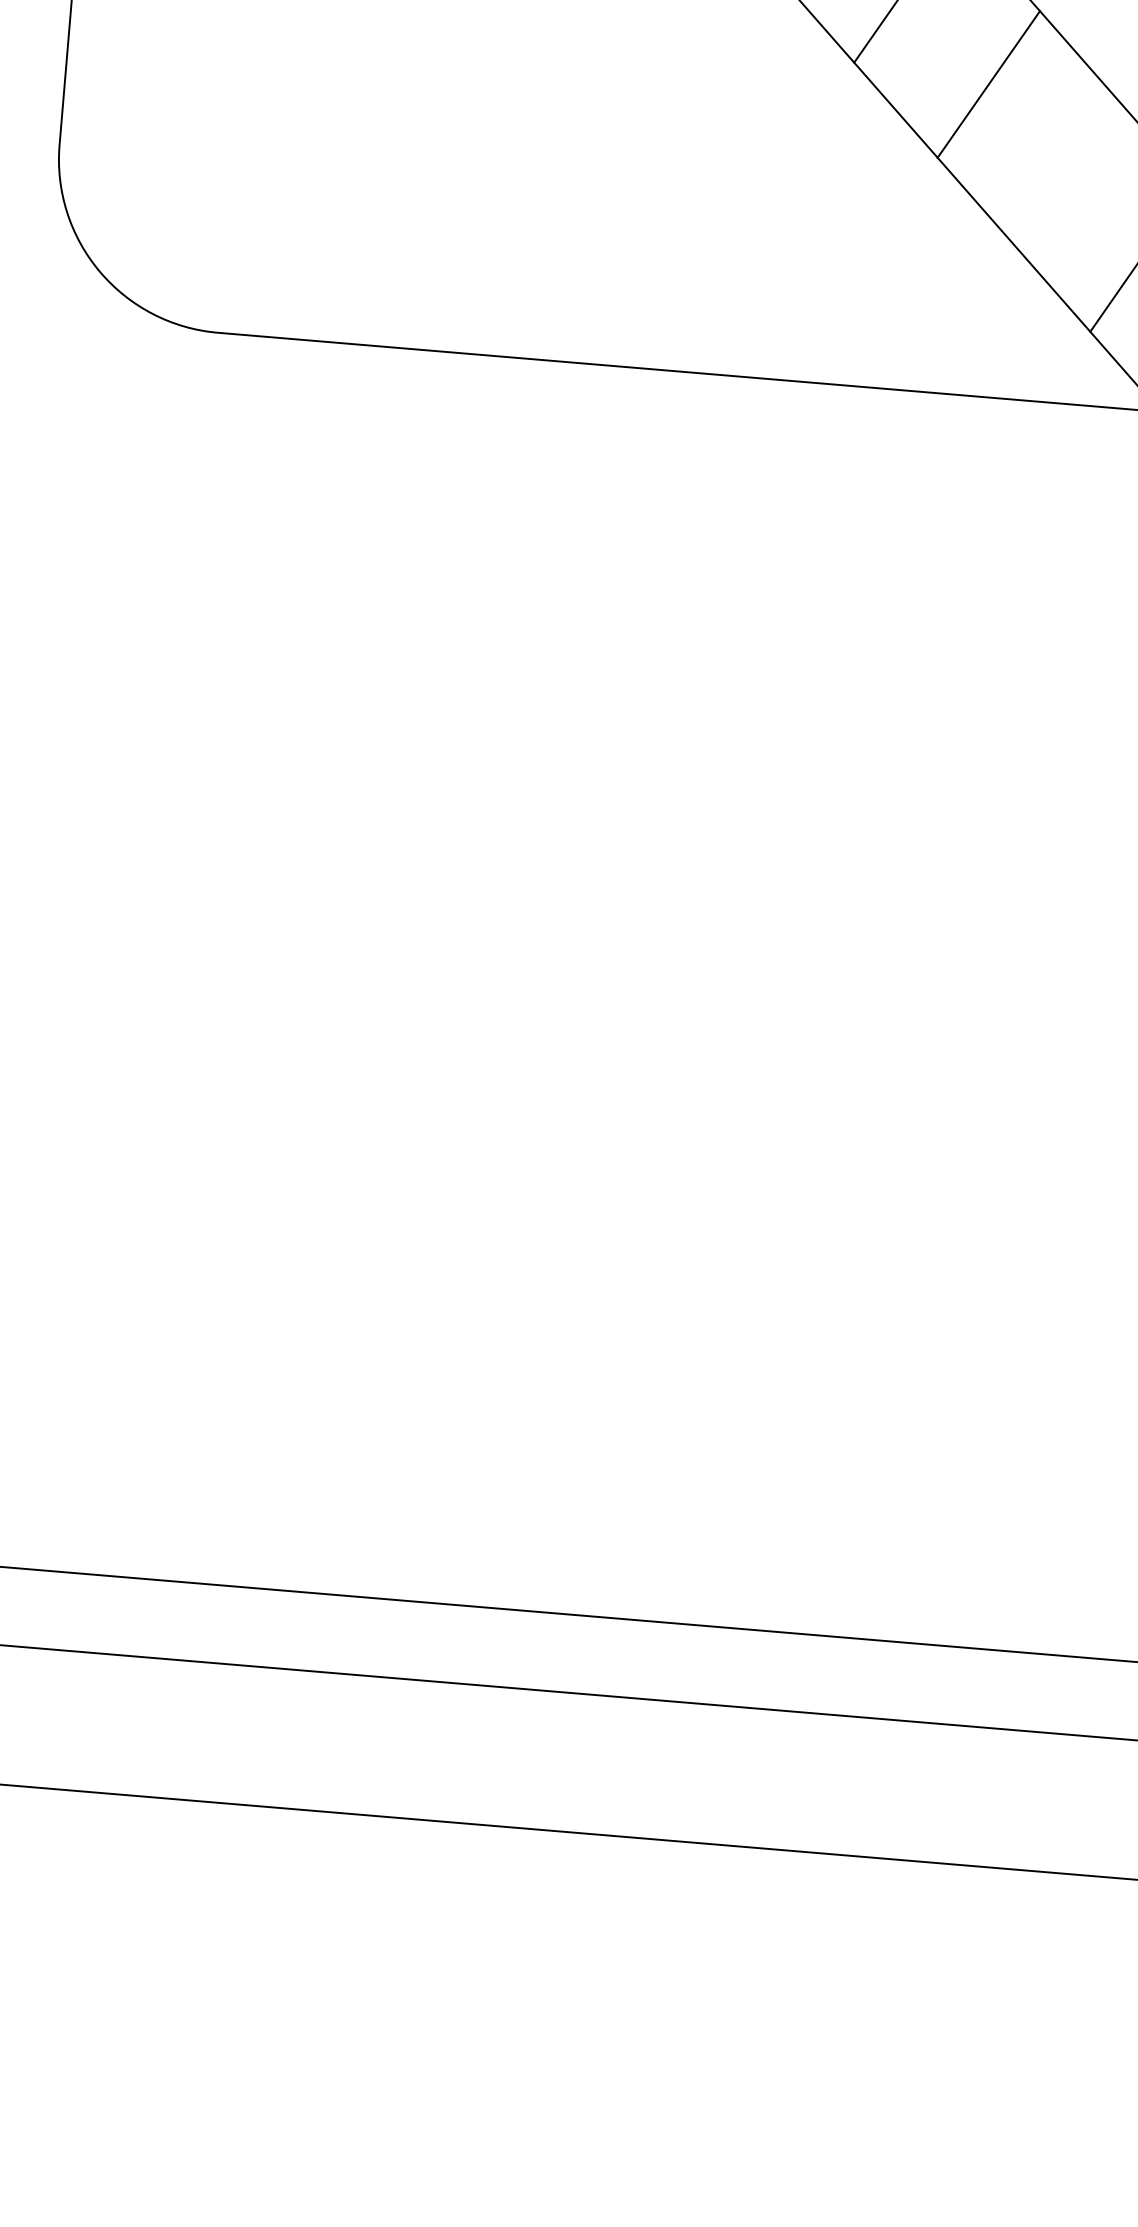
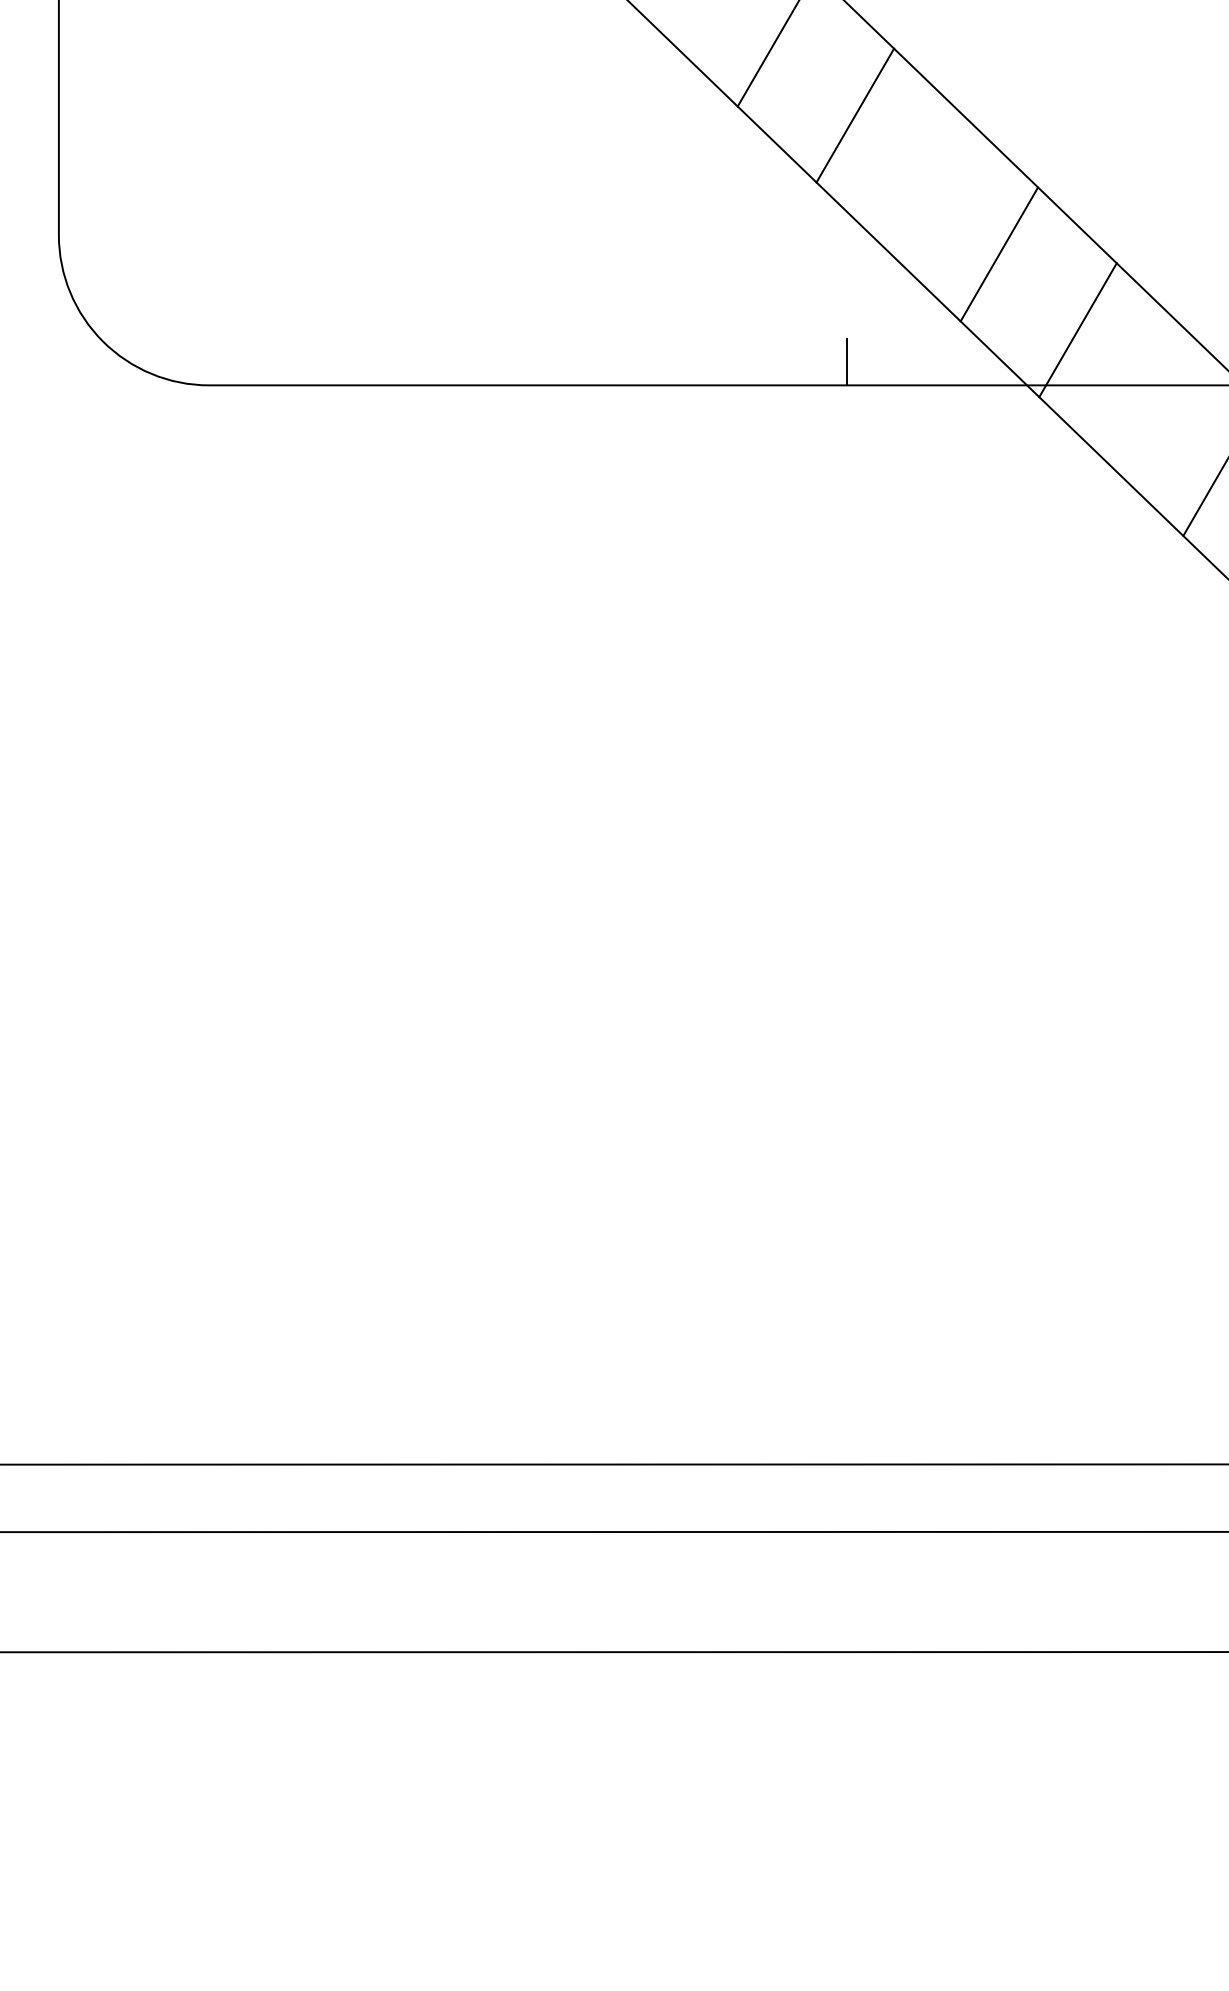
line: (956, 367) -> (847, 361), added

